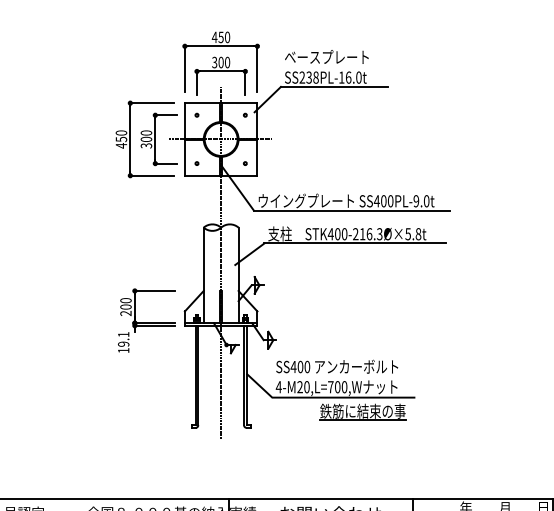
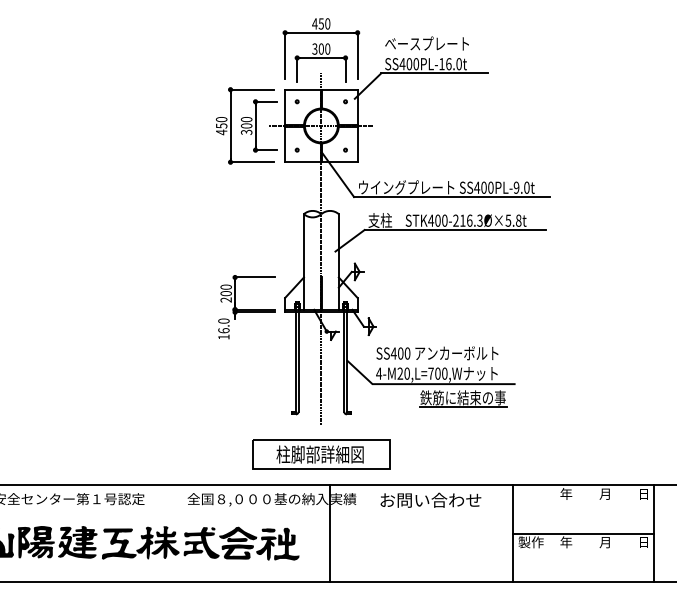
text: (309, 77) -> (409, 64), SS238PL-16.0t -> SS400PL-16.0t
text: (123, 338) -> (223, 325), 19.1 -> 16.0
part: (221, 467) -> (321, 454), added

